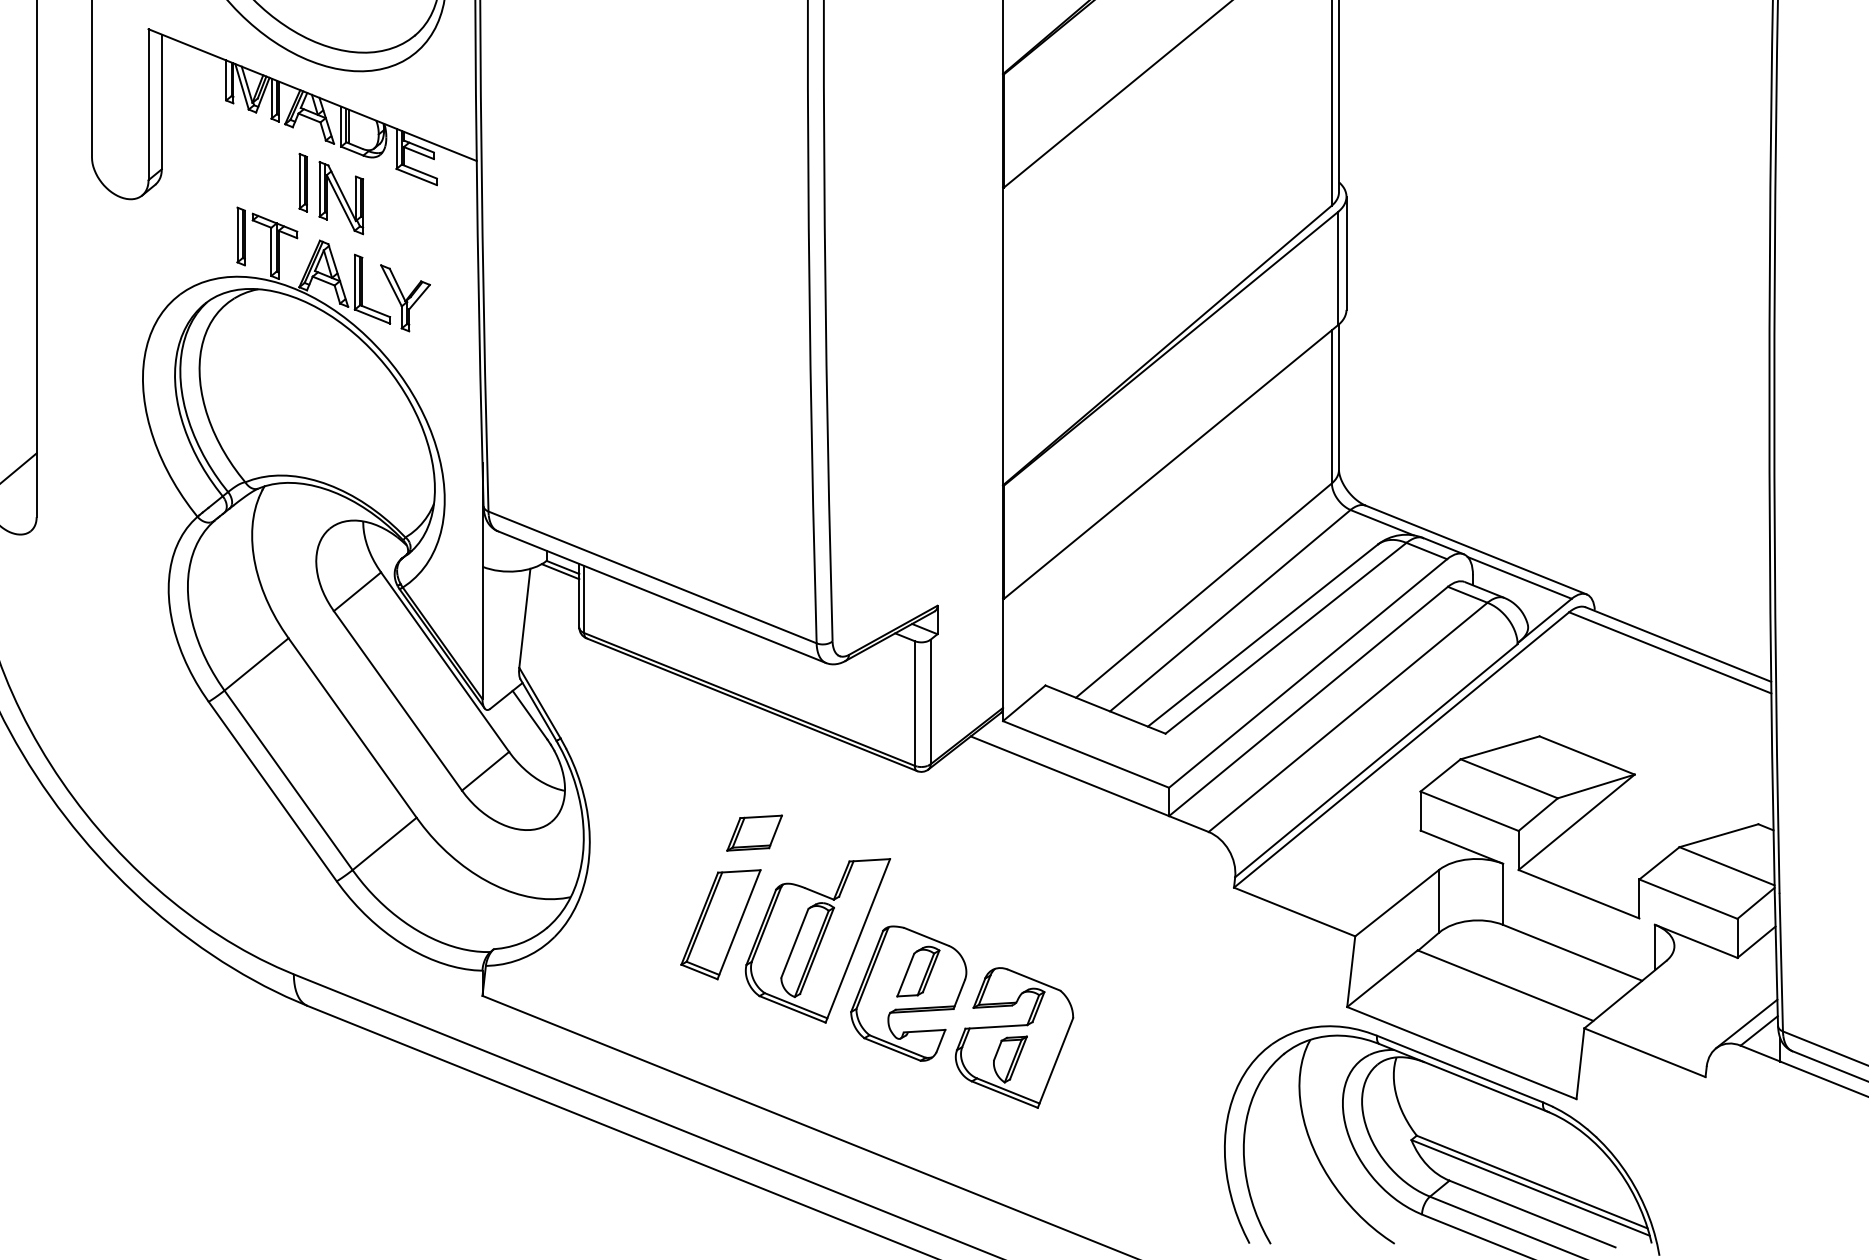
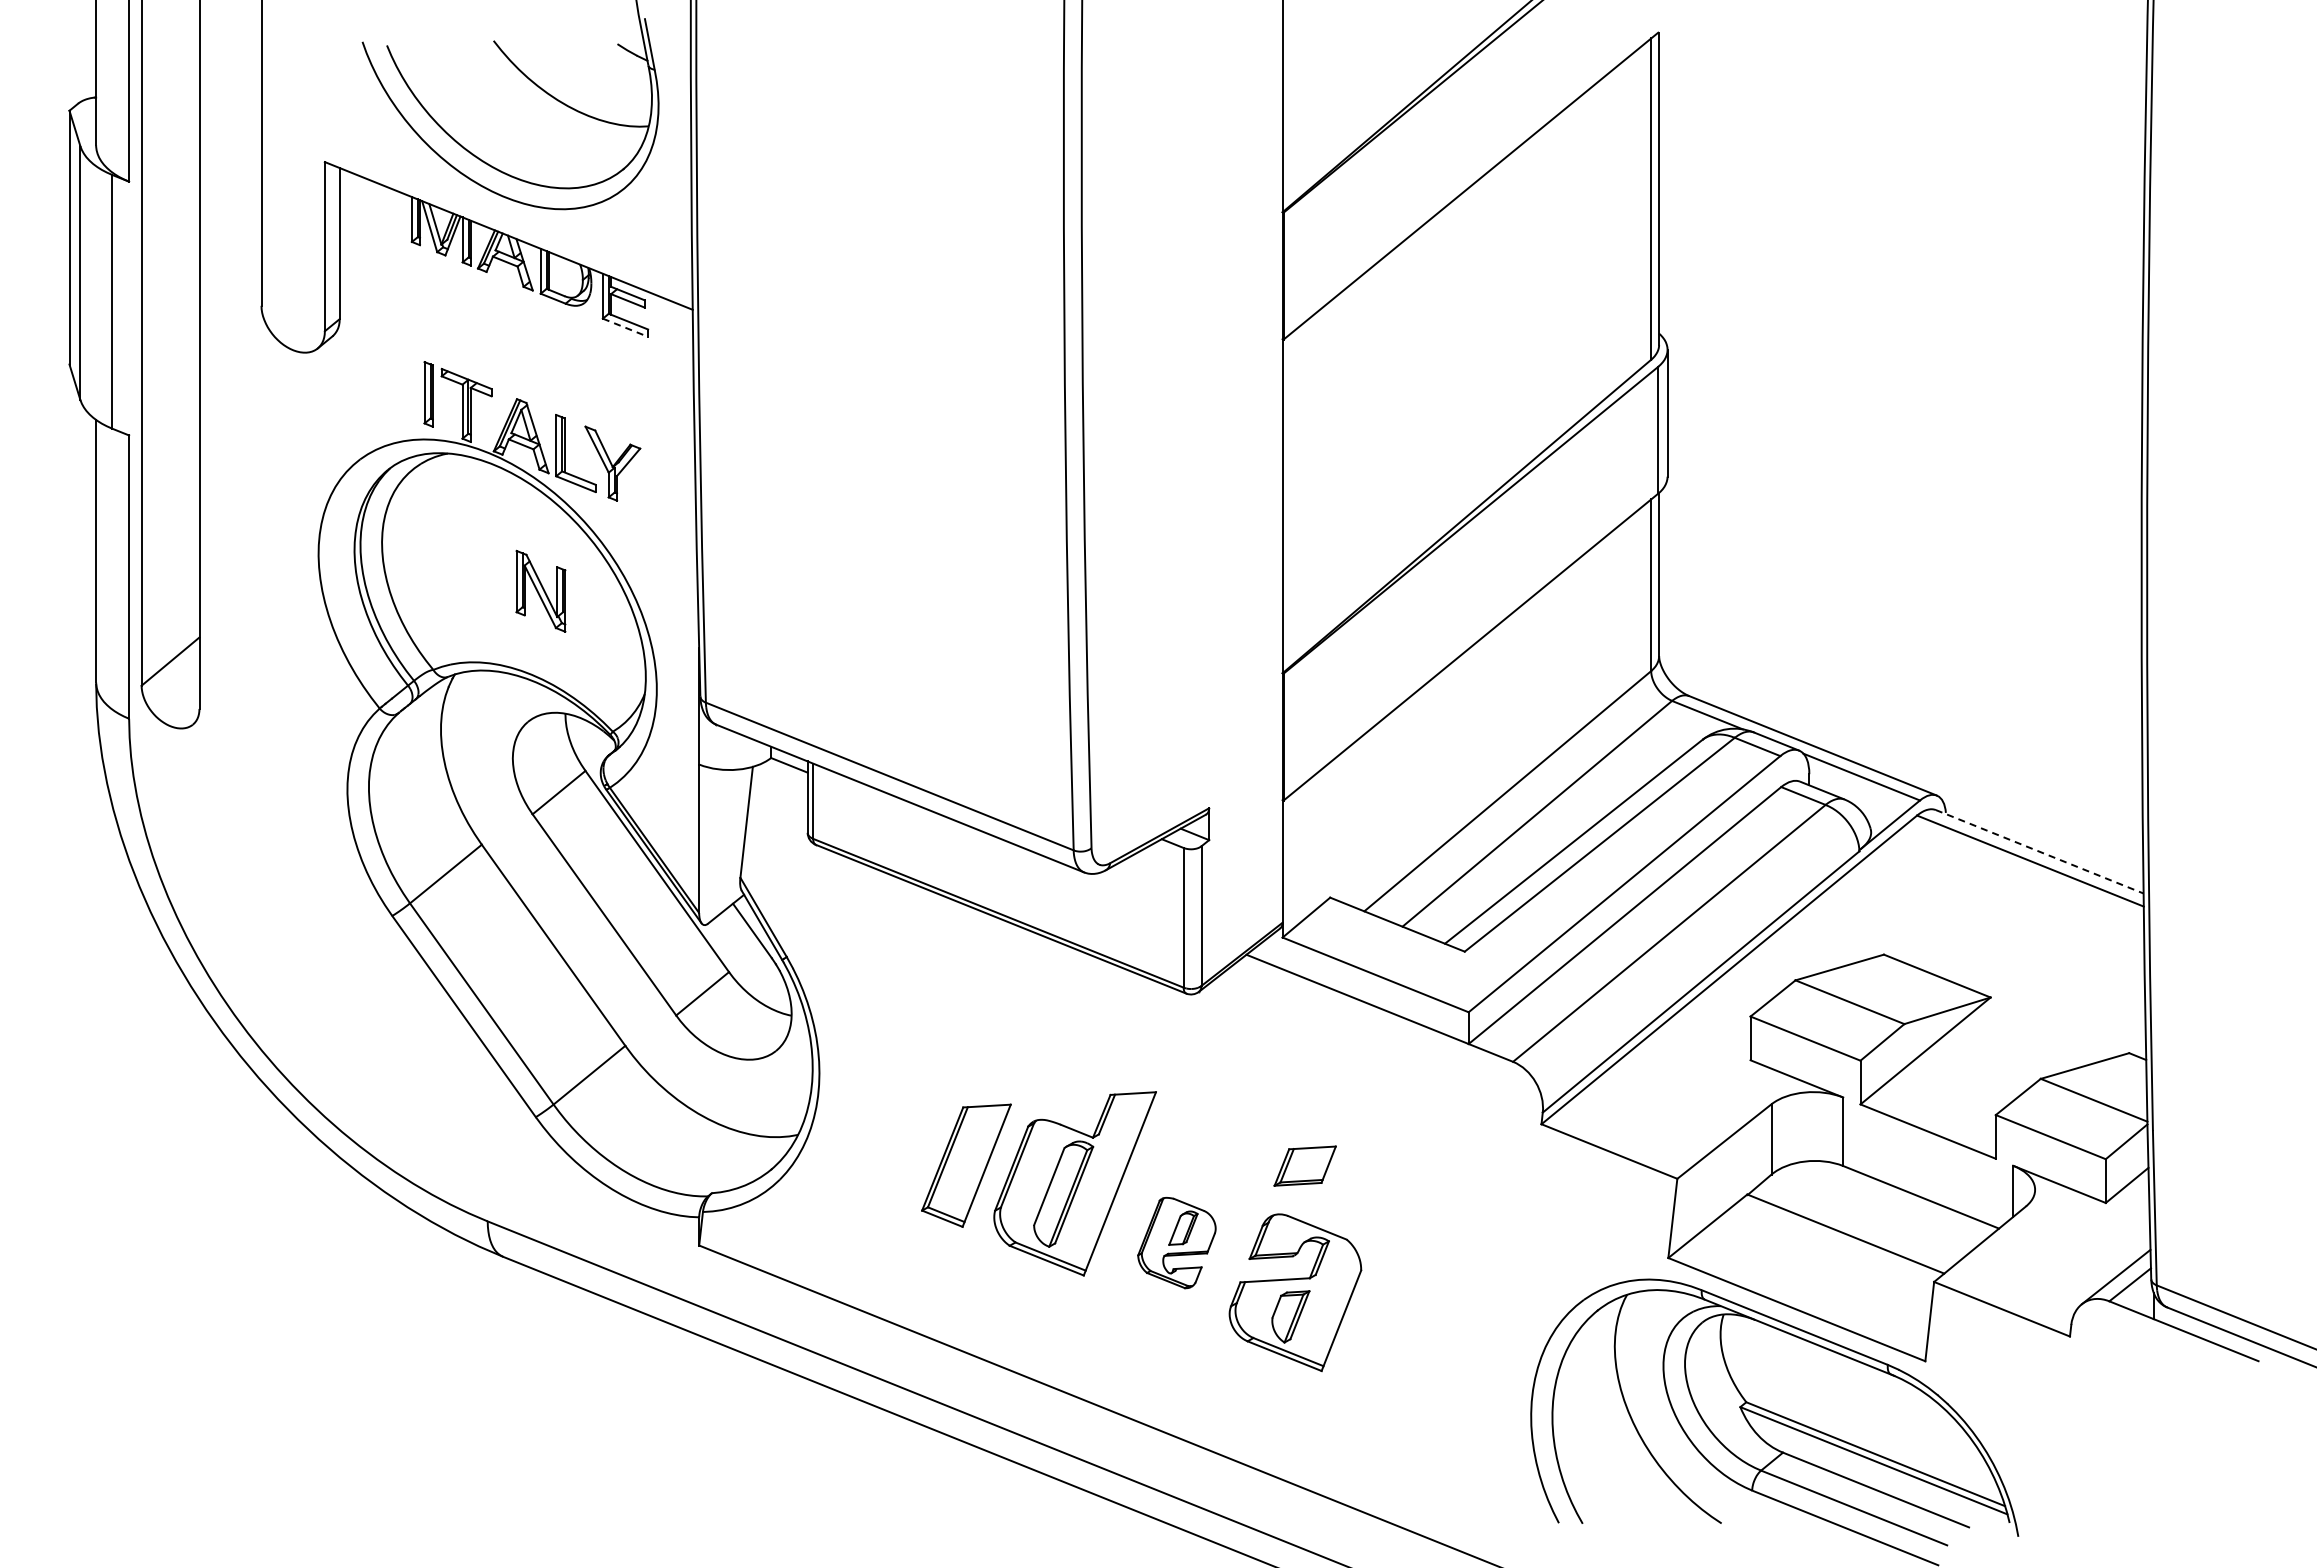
line: (416, 176) -> (625, 327), solid -> dashed
part: (303, 182) -> (498, 333), removed
part: (340, 197) -> (540, 590), moved
line: (560, 571) -> (786, 769), removed
line: (1678, 644) -> (2039, 851), solid -> dashed
part: (754, 832) -> (1304, 1165), moved
part: (908, 993) -> (1176, 1242), size x0.6

